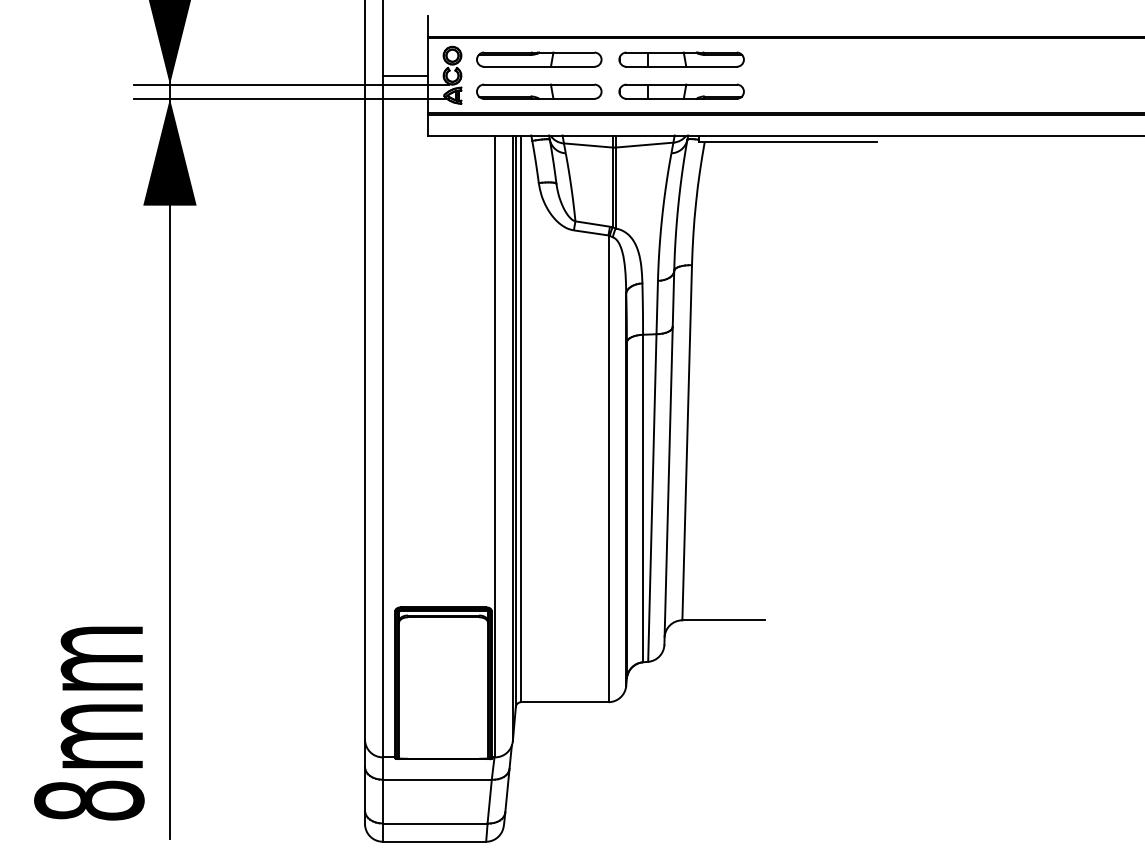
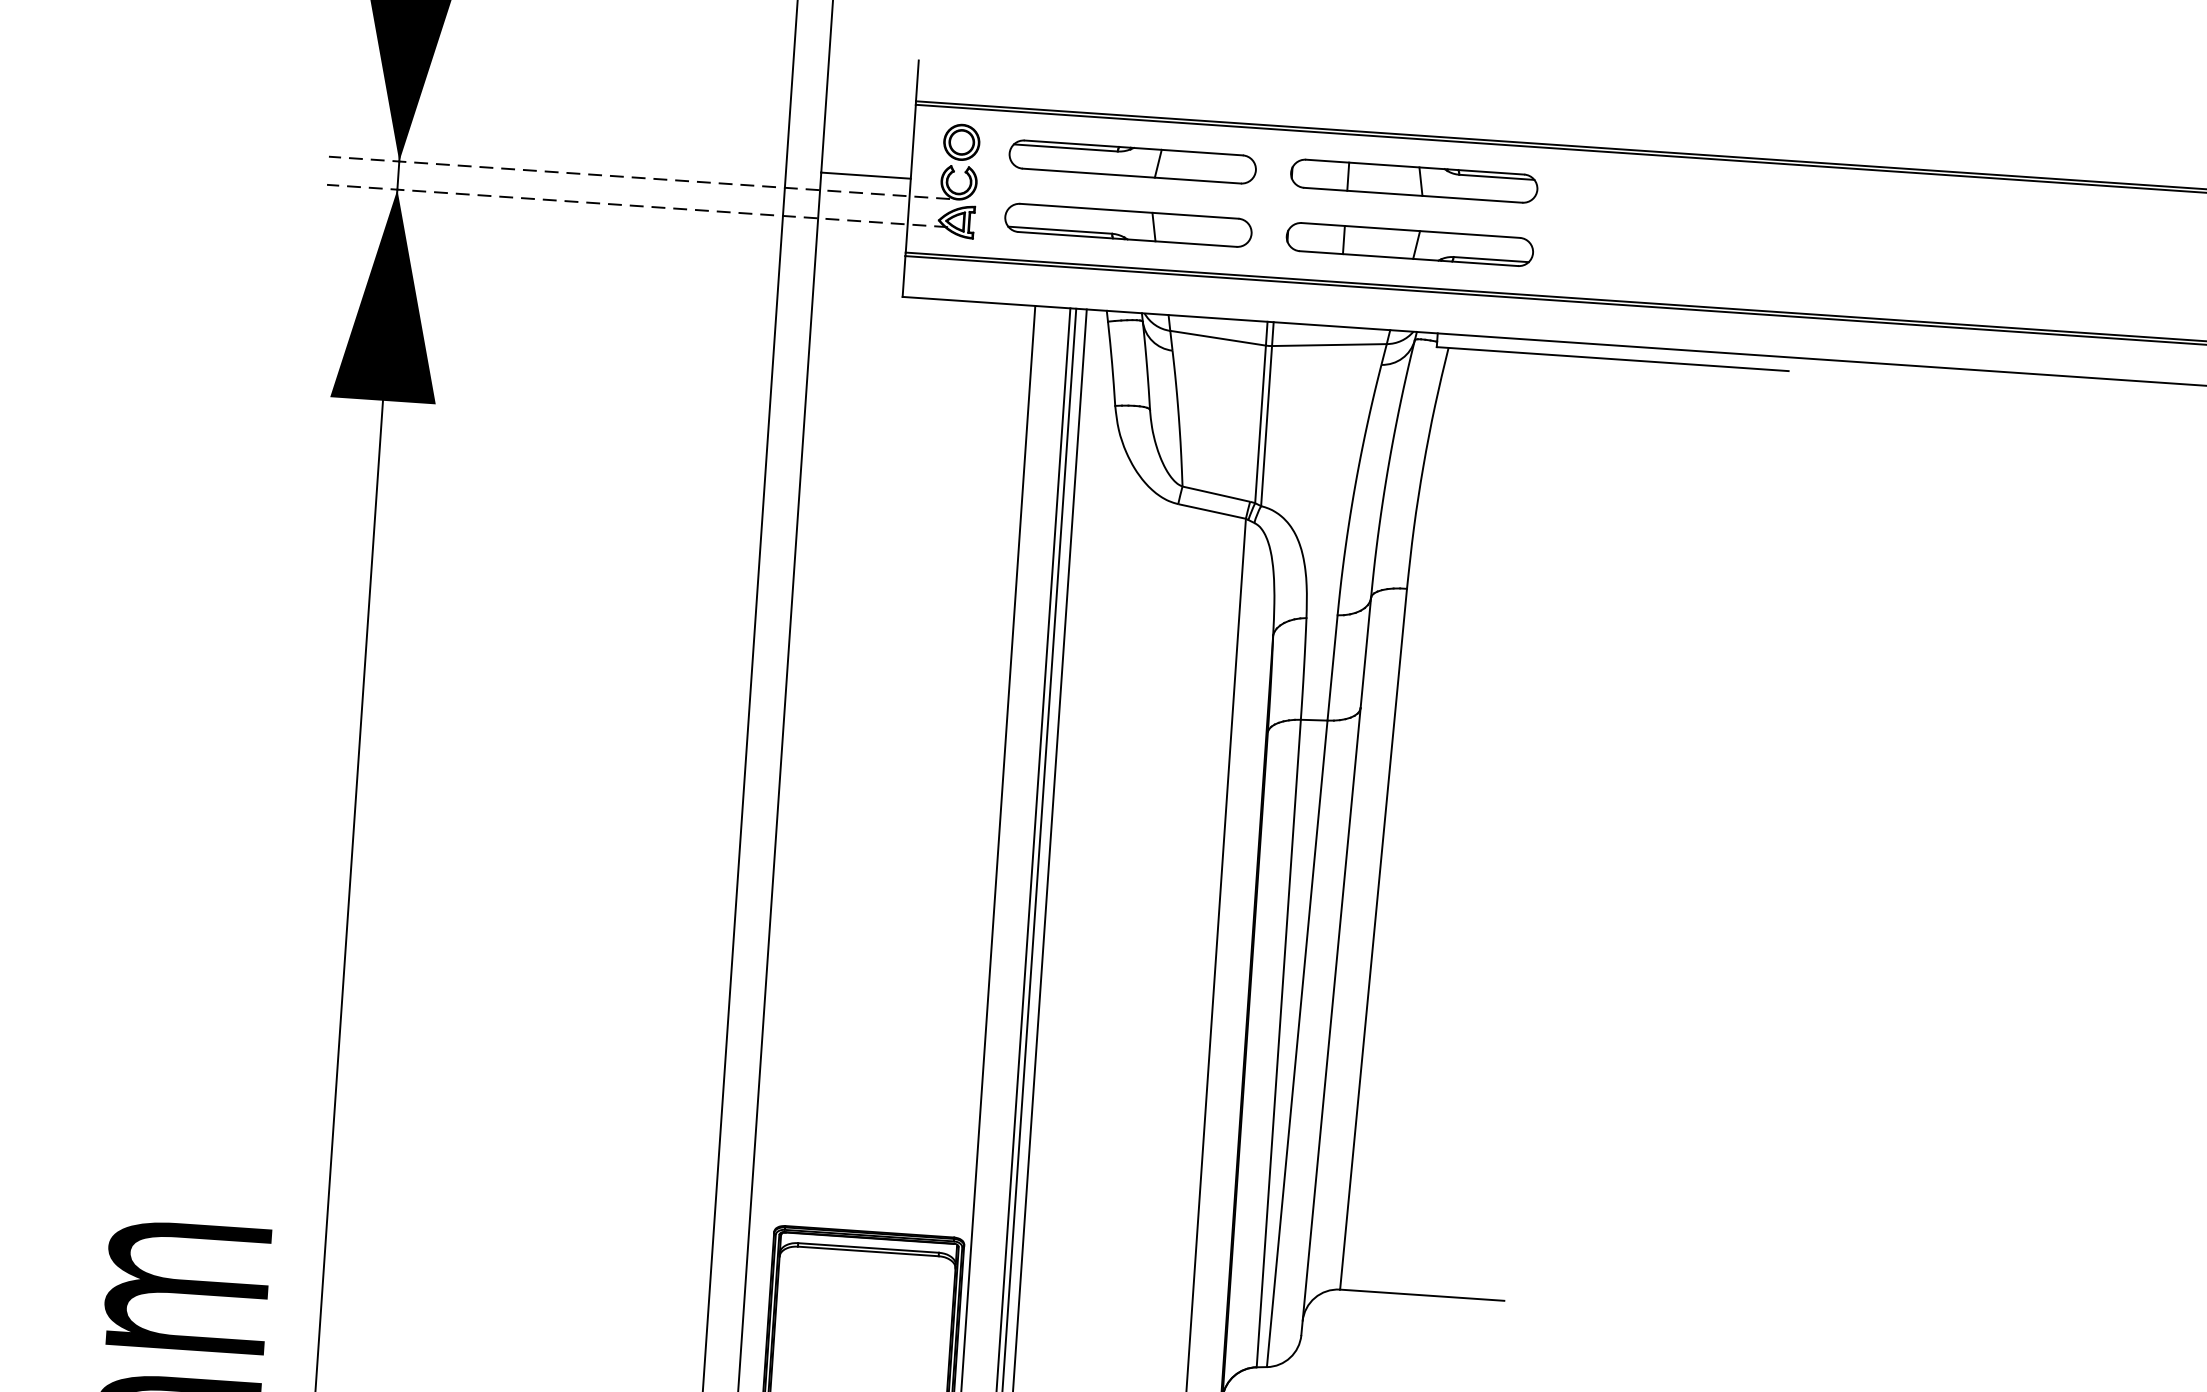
line: (290, 84) -> (637, 177), solid -> dashed
line: (290, 98) -> (635, 205), solid -> dashed

